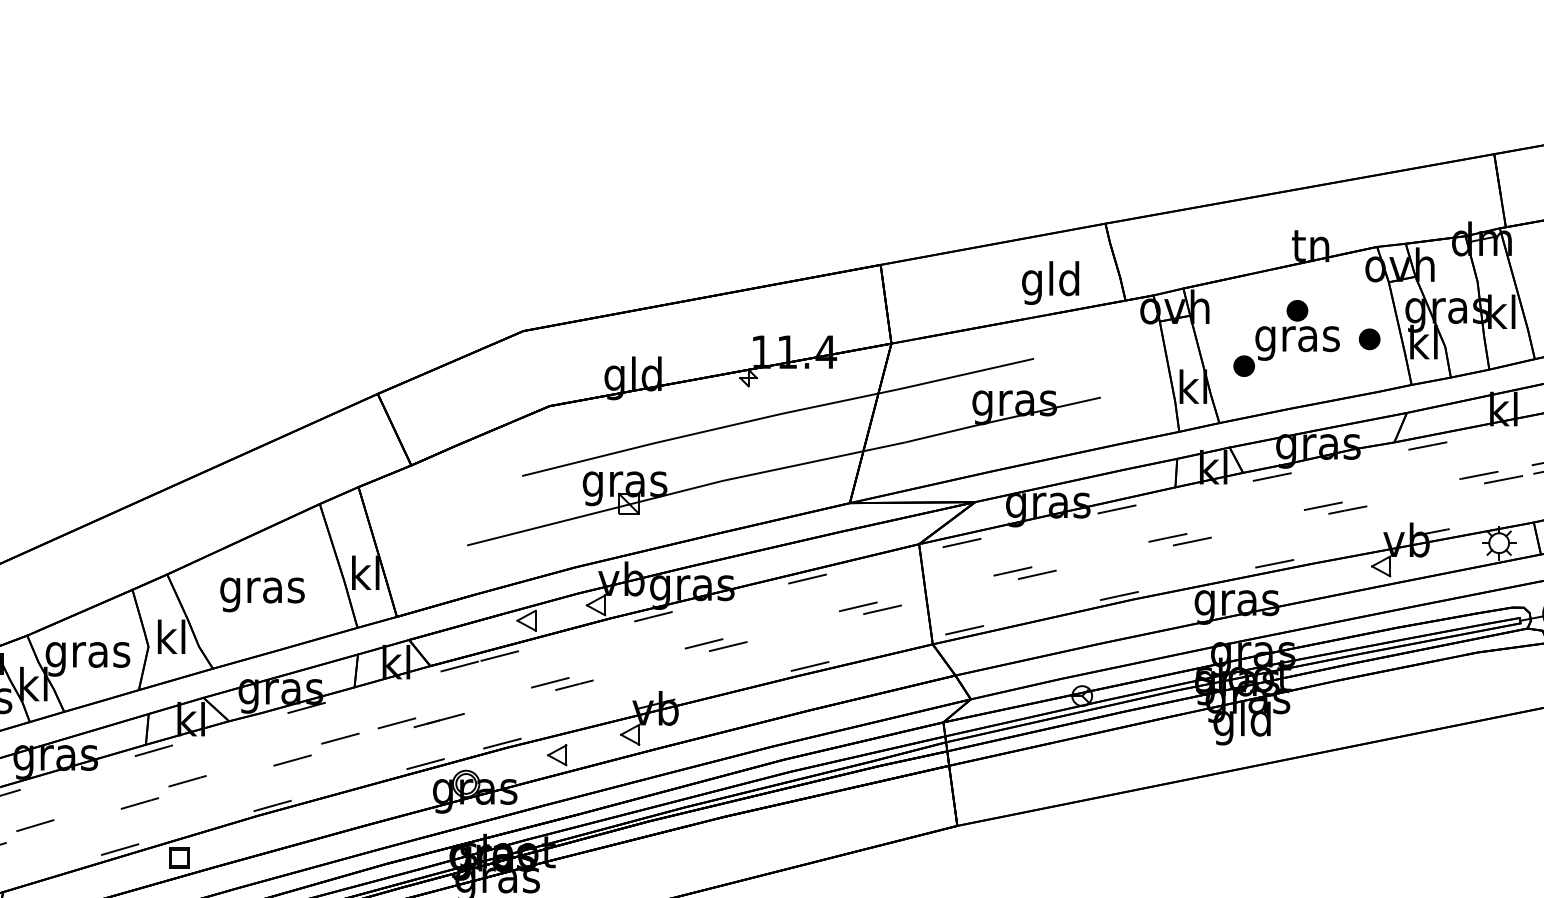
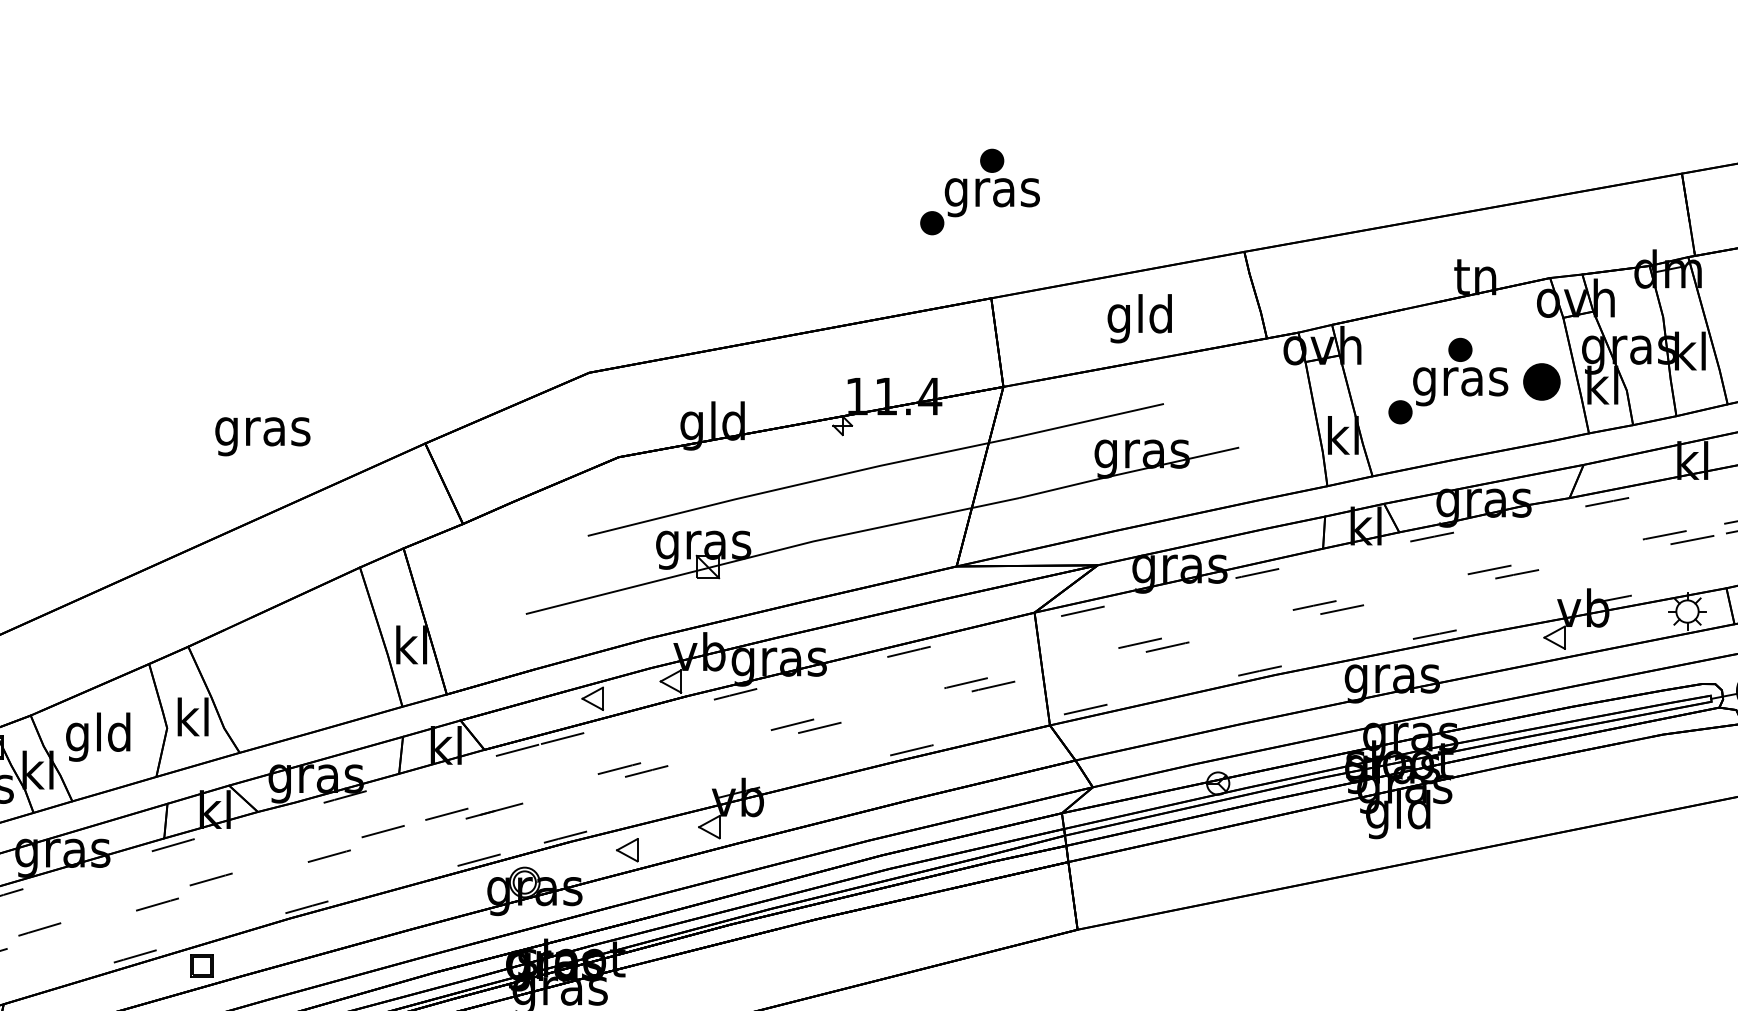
part: (870, 170) -> (979, 192), added
text: (1050, 282) -> (1139, 318), moved
part: (1369, 339) -> (1541, 382), size x1.6
text: (262, 594) -> (262, 436), moved
text: (87, 654) -> (98, 736), gras -> gld

